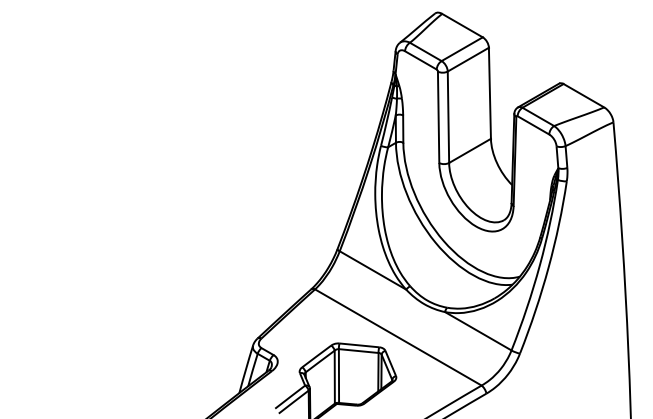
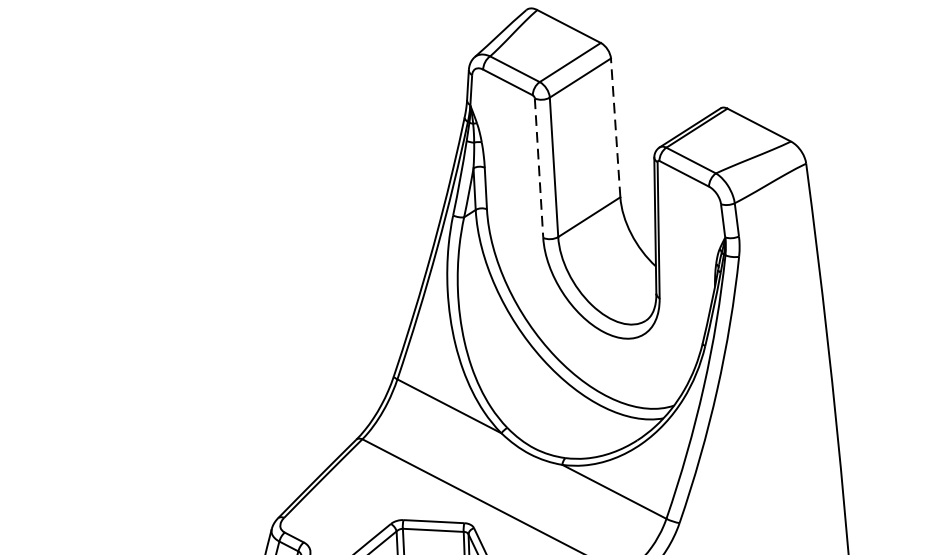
line: (489, 93) -> (615, 128), solid -> dashed
line: (438, 117) -> (538, 168), solid -> dashed

